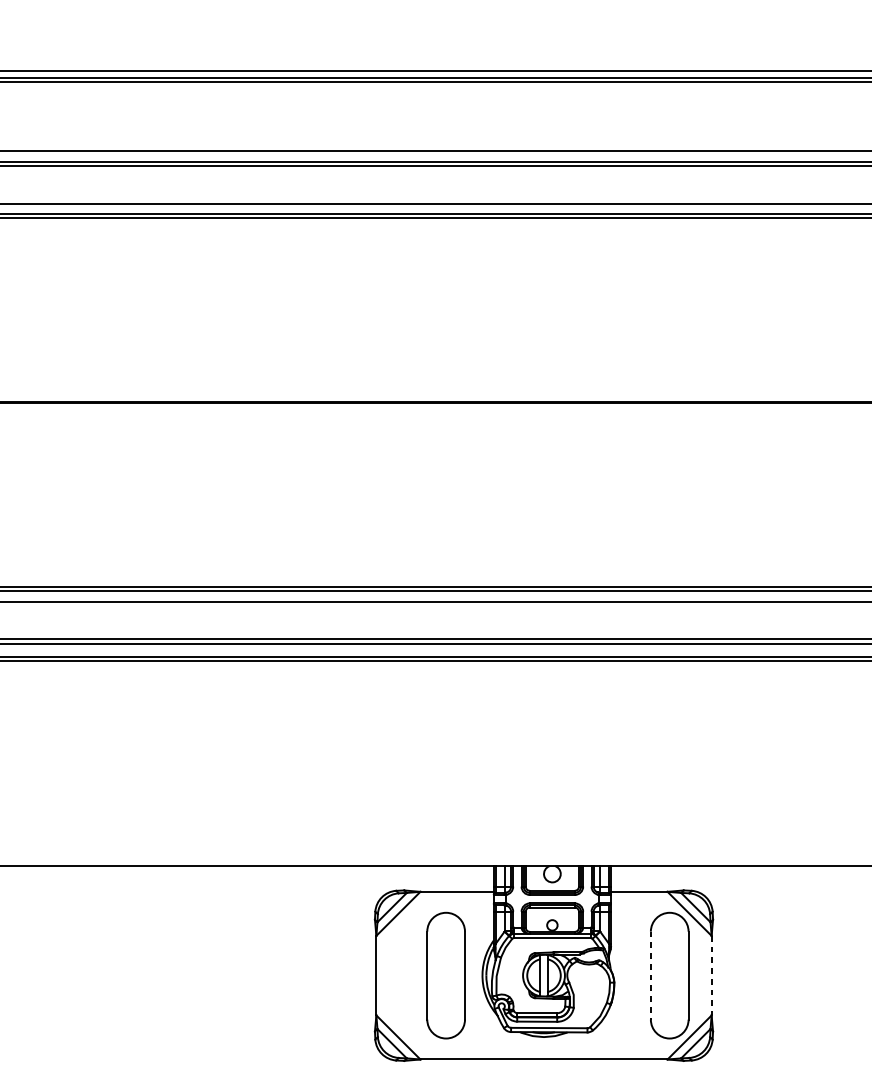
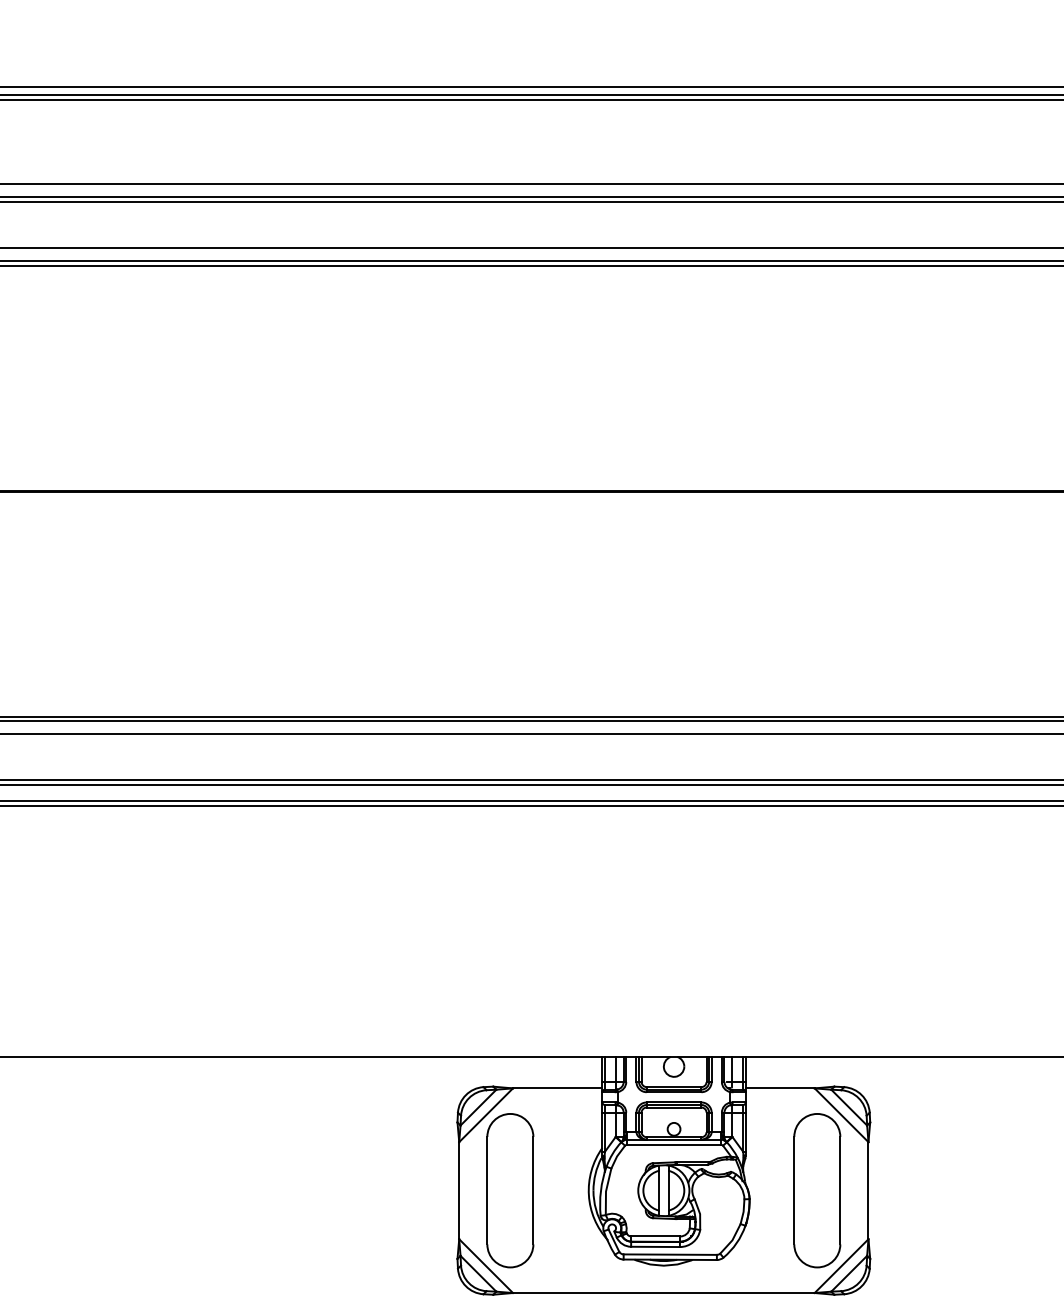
part: (446, 975) -> (510, 1190), moved
line: (651, 975) -> (794, 1190), dashed -> solid
line: (711, 975) -> (868, 1190), dashed -> solid

